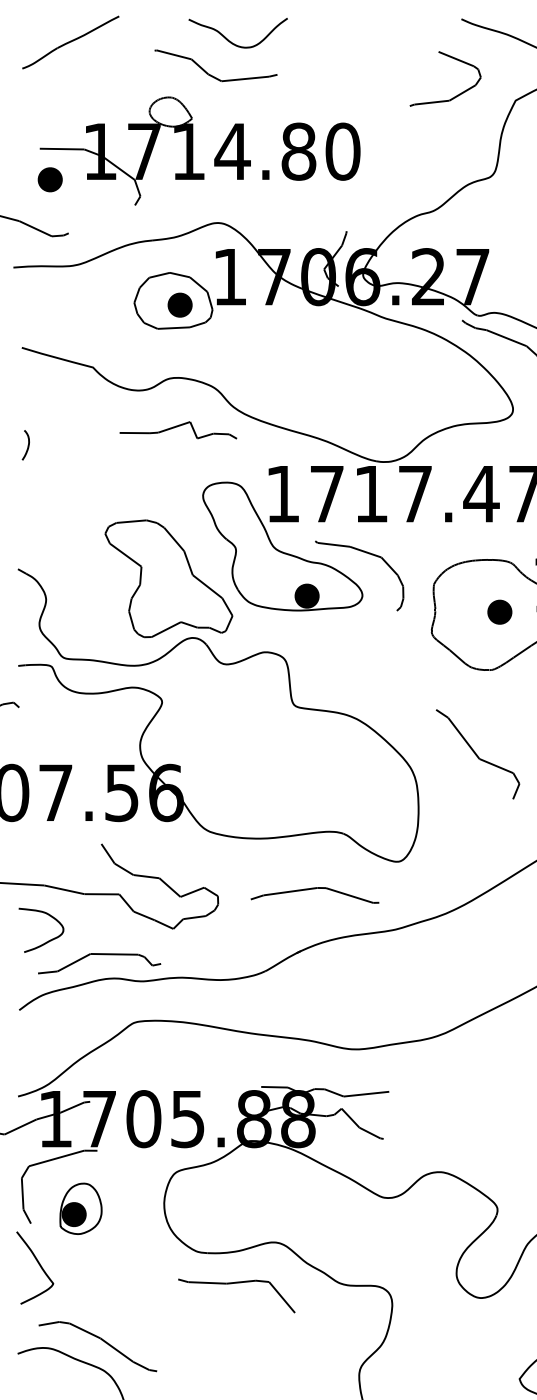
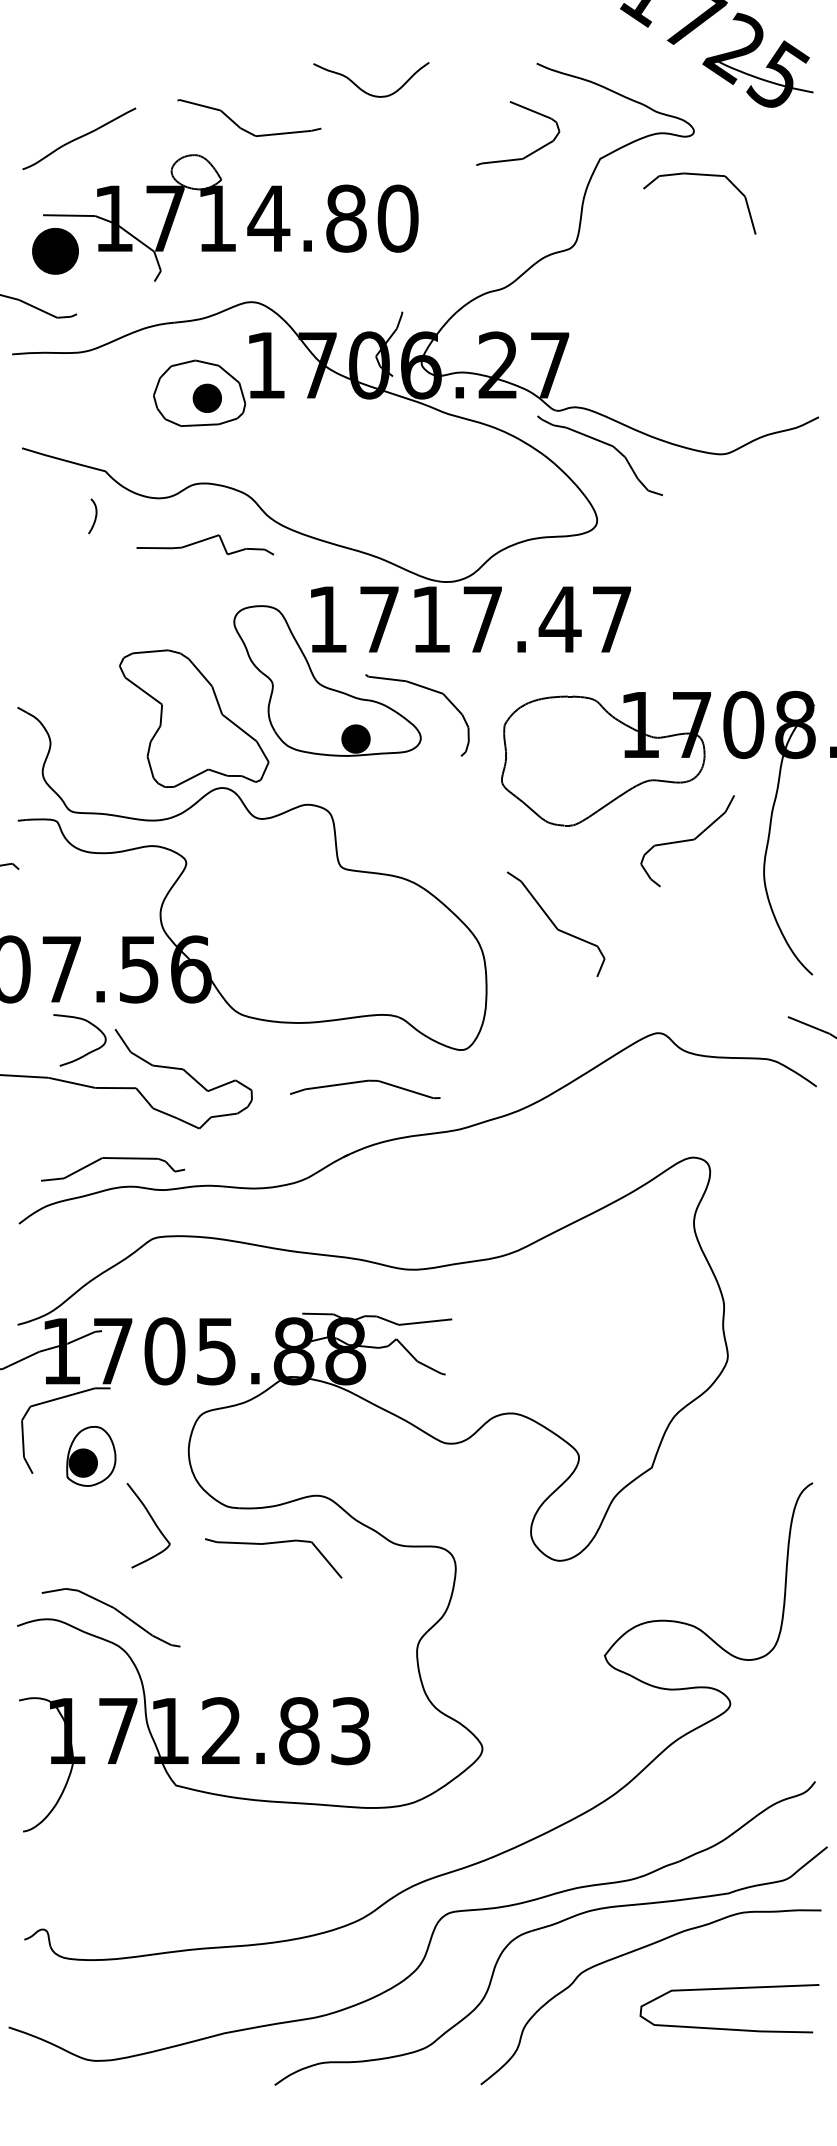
part: (70, 42) -> (79, 138), moved
curve: (232, 42) -> (364, 90), moved
part: (49, 179) -> (54, 251), size x1.6
curve: (27, 447) -> (94, 518), moved
part: (499, 611) -> (581, 757), removed
curve: (47, 941) -> (86, 1053), moved
curve: (38, 1264) -> (152, 1521), moved

